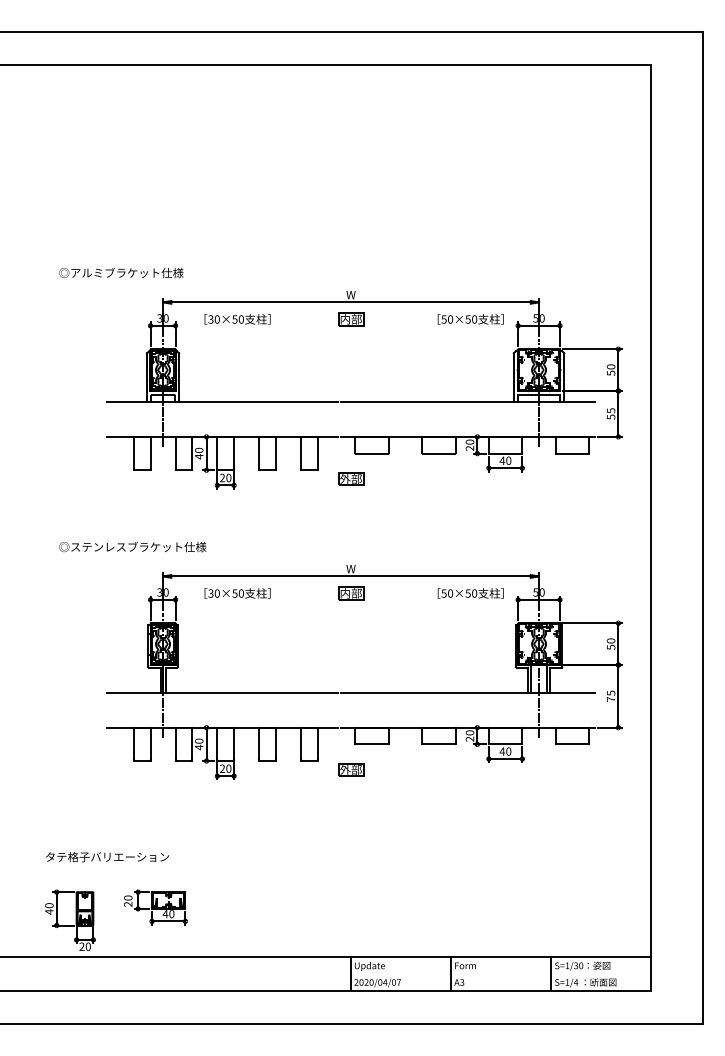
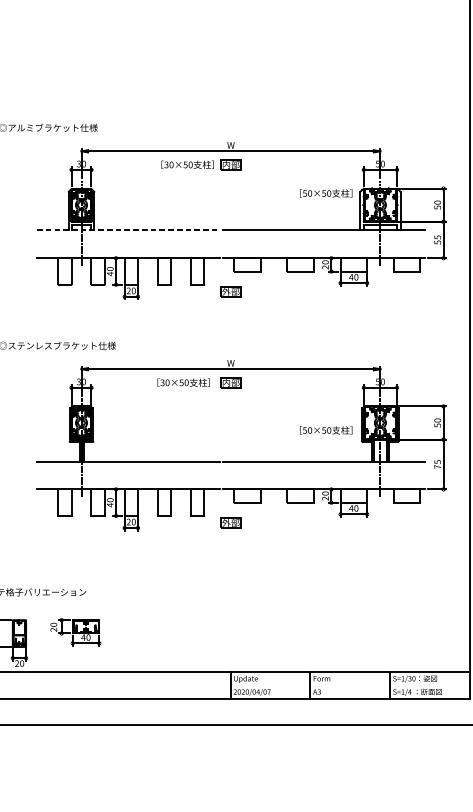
text: (237, 319) -> (187, 164), moved
text: (470, 319) -> (325, 193), moved
line: (222, 401) -> (128, 230), solid -> dashed
text: (237, 593) -> (183, 382), moved
text: (470, 593) -> (325, 430), moved

